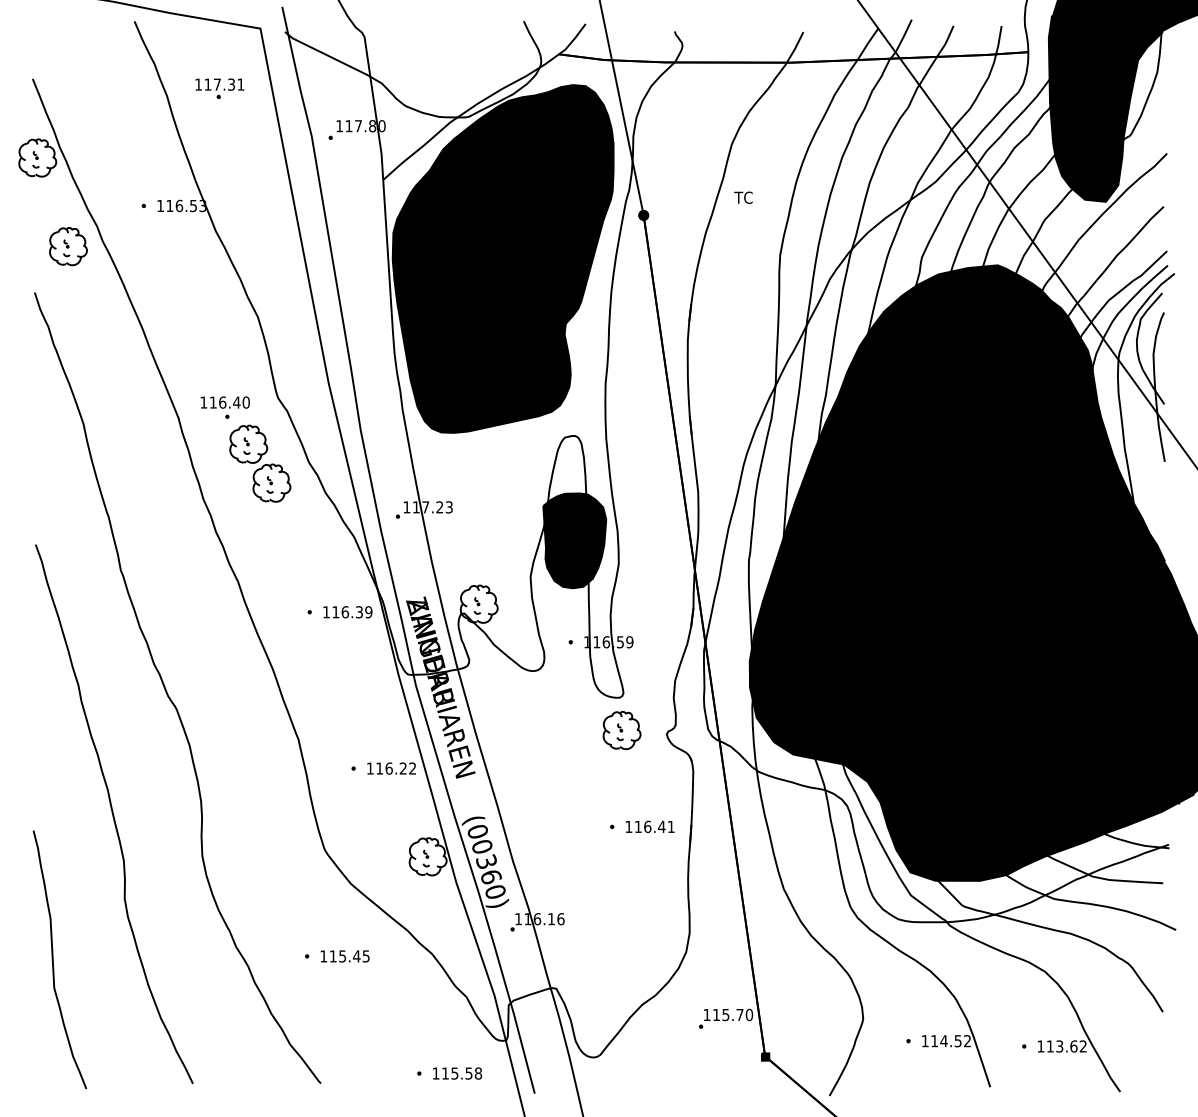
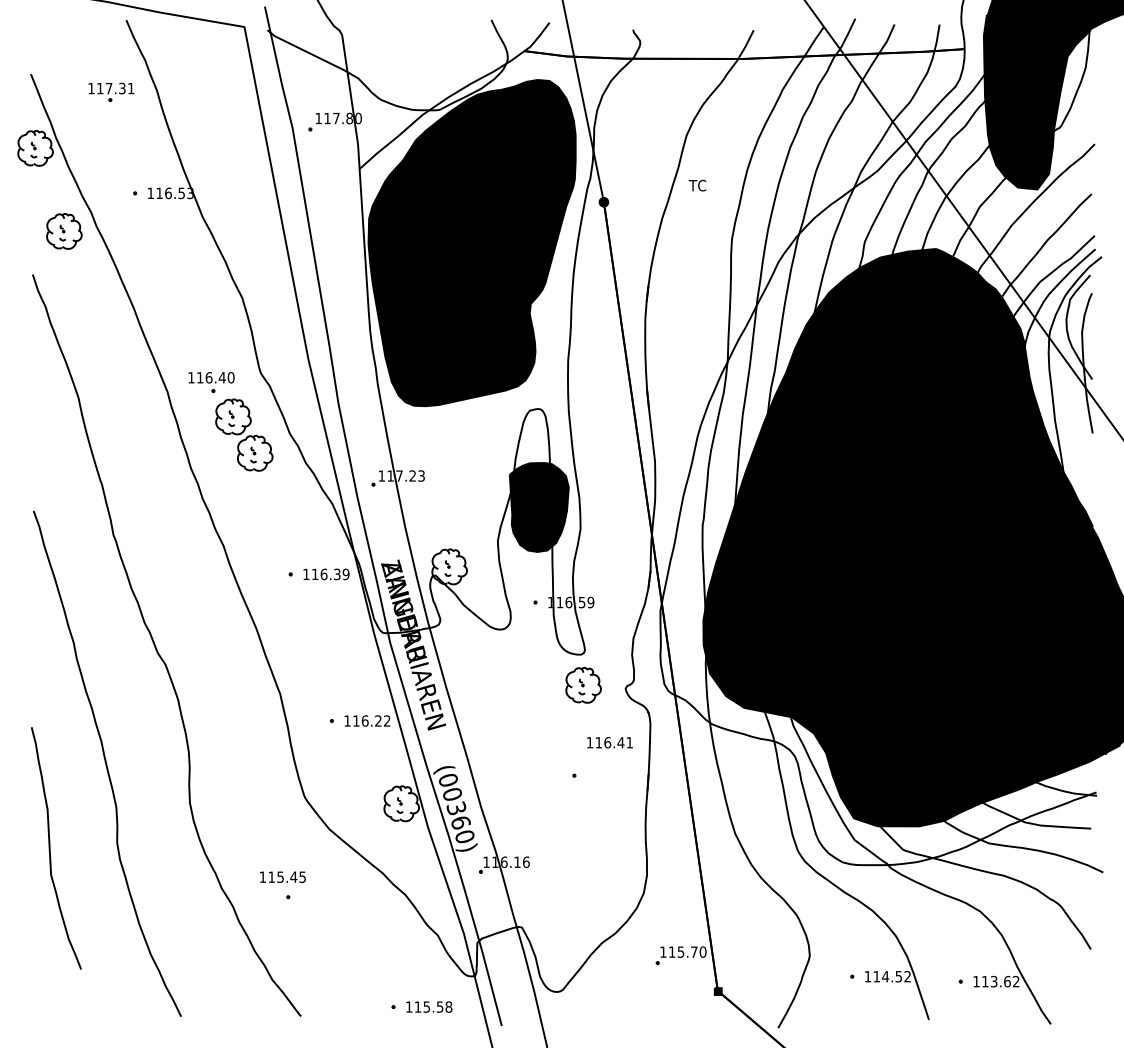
part: (219, 88) -> (111, 92), moved
text: (649, 826) -> (609, 742), moved
text: (344, 955) -> (282, 876), moved
curve: (53, 959) -> (50, 848), moved

